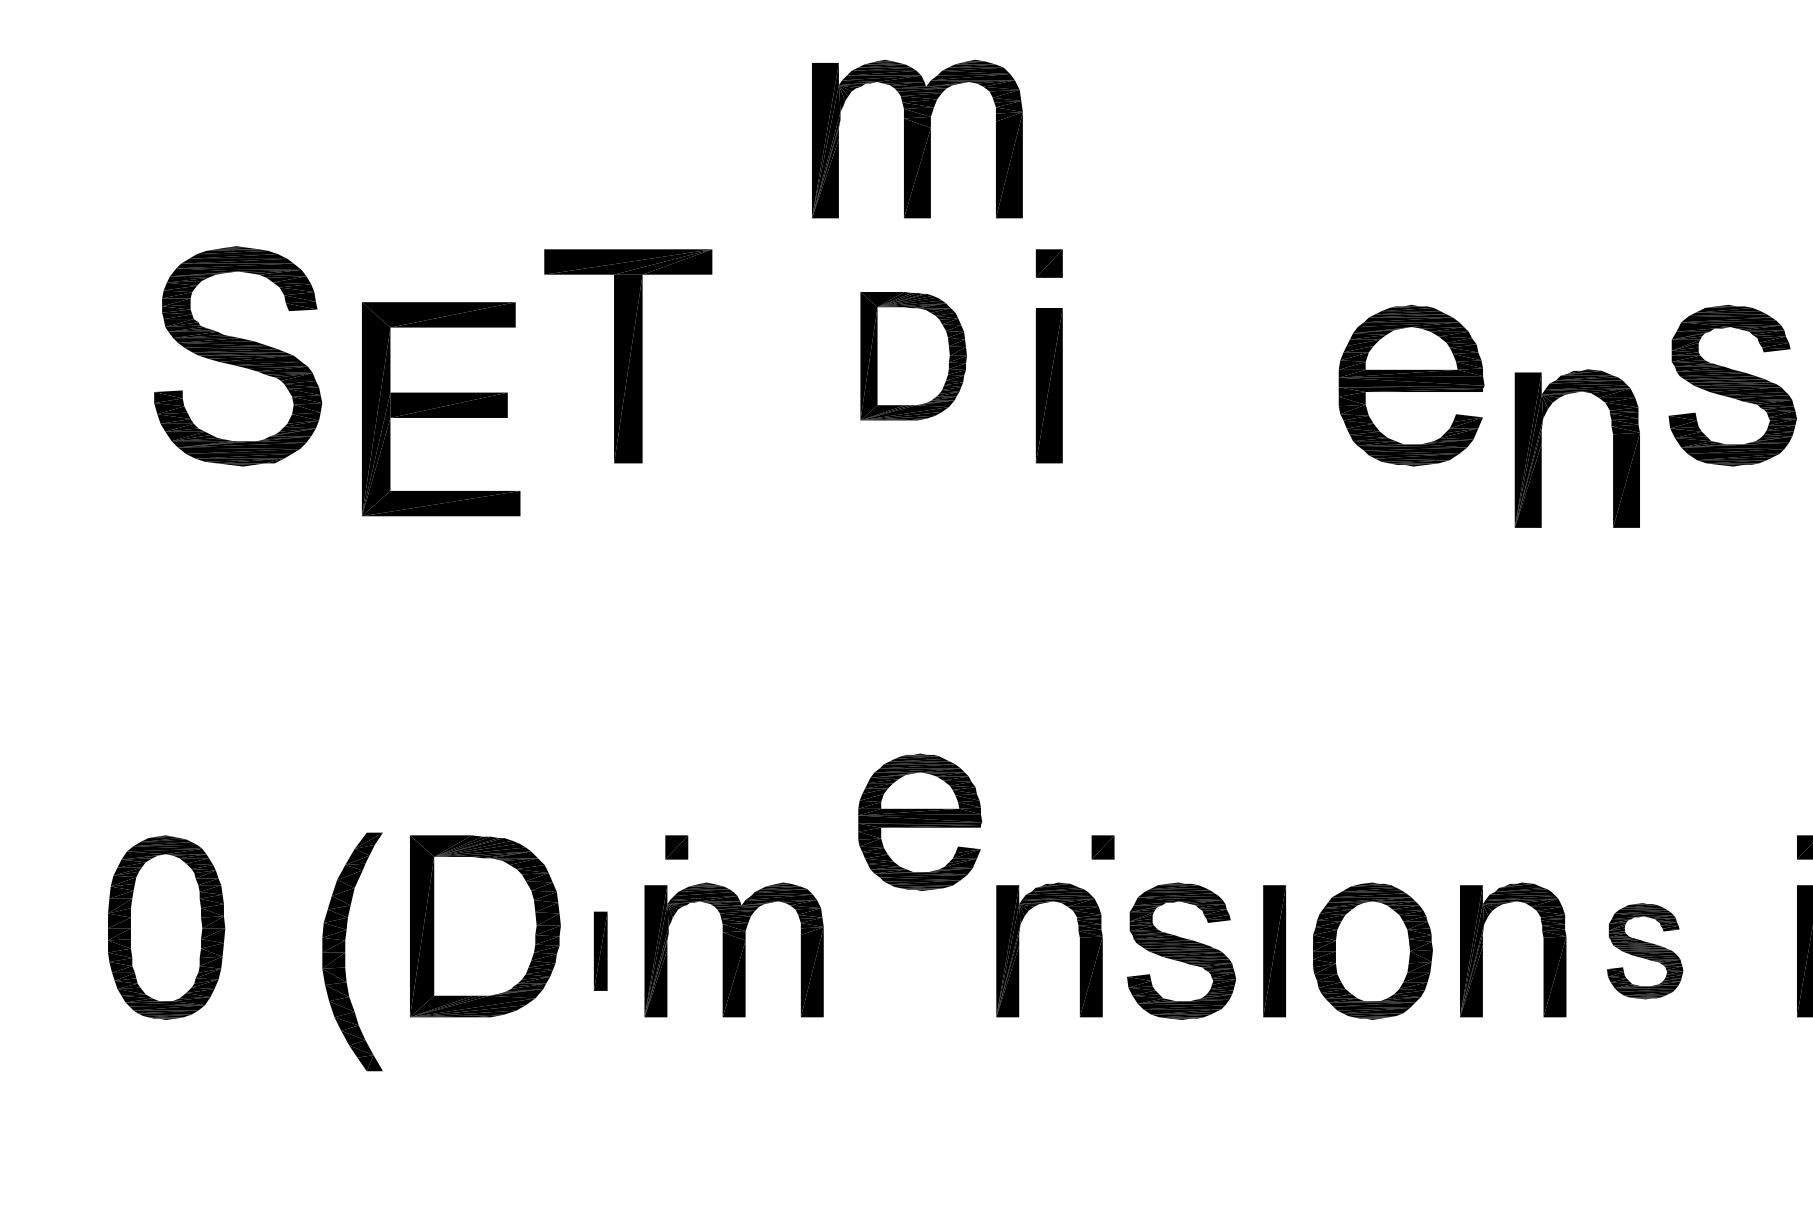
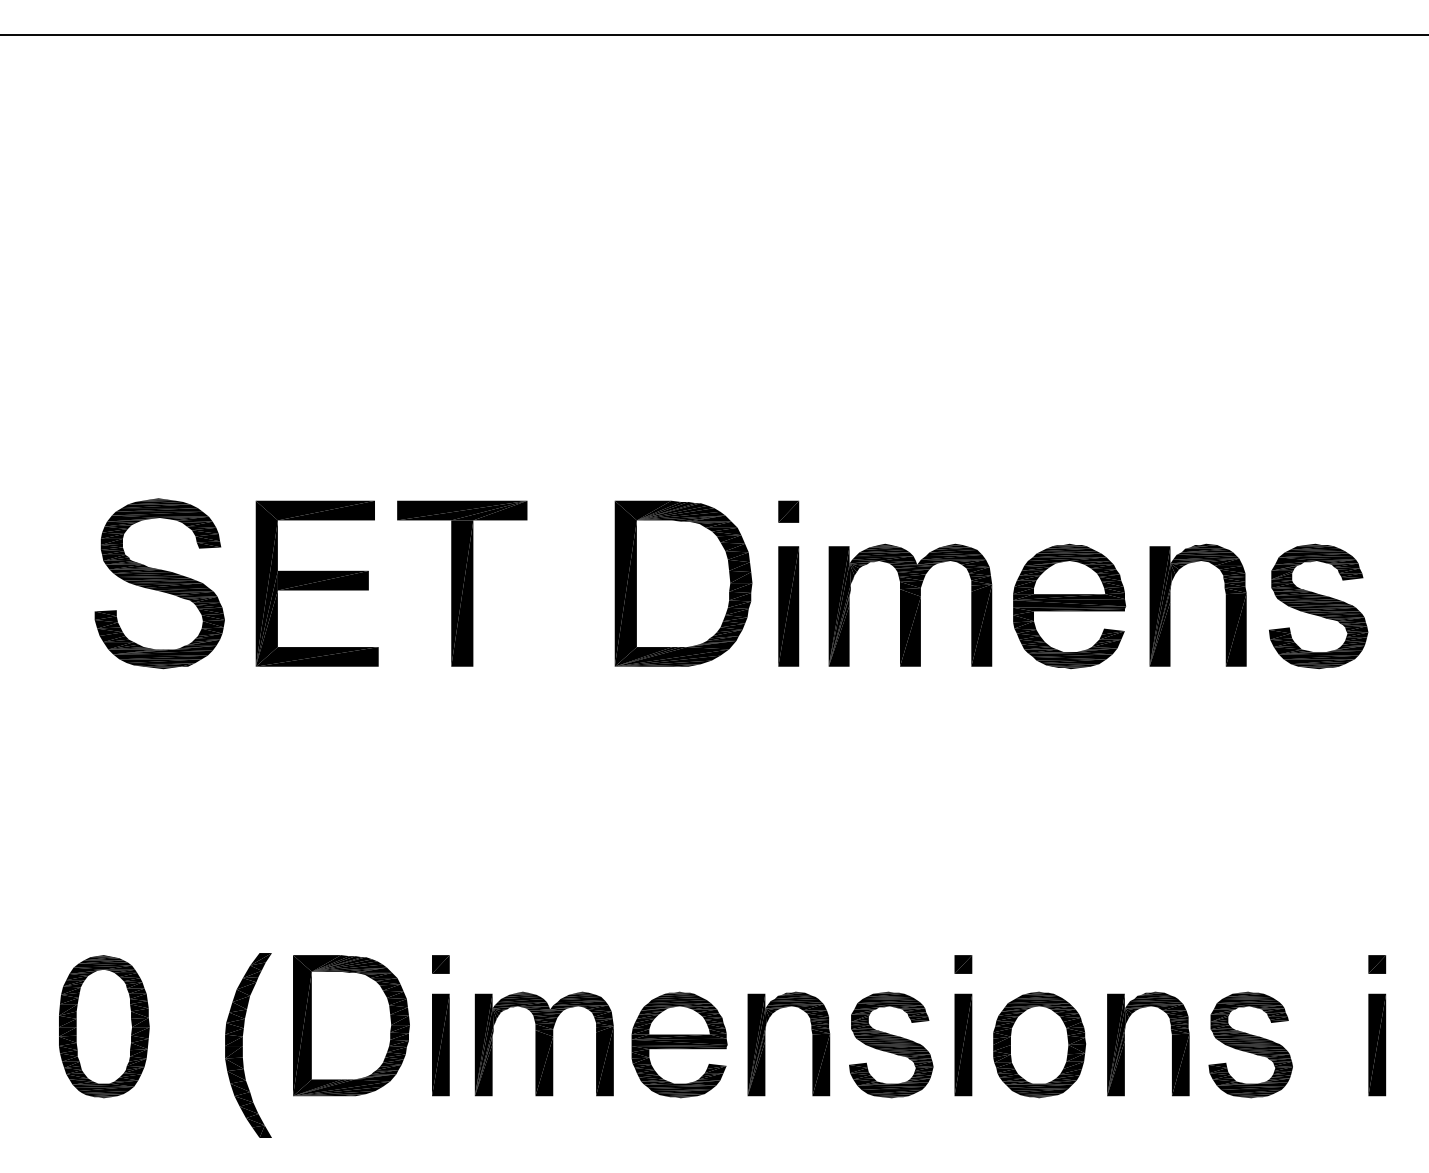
part: (917, 138) -> (910, 604), moved
part: (913, 356) -> (683, 583), size x1.67
part: (440, 408) -> (316, 583), moved
part: (1541, 447) -> (1170, 604), moved
part: (920, 821) -> (679, 1044), moved
part: (676, 847) -> (440, 964), moved
part: (1103, 847) -> (963, 964), moved
part: (600, 950) -> (440, 1044), size x1.67
part: (1644, 950) -> (1250, 1044), size x1.43

